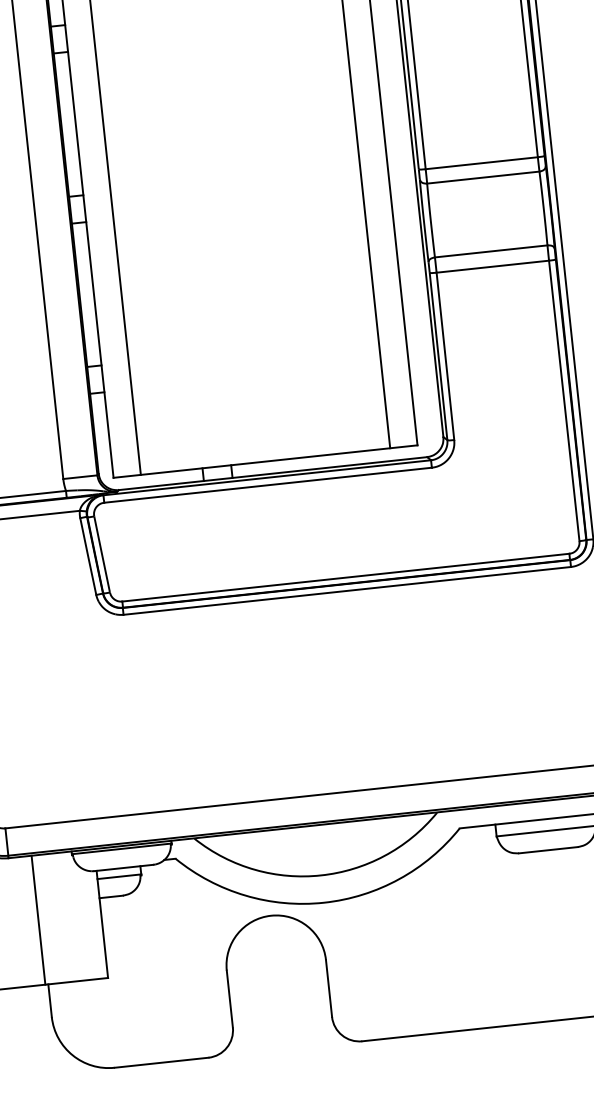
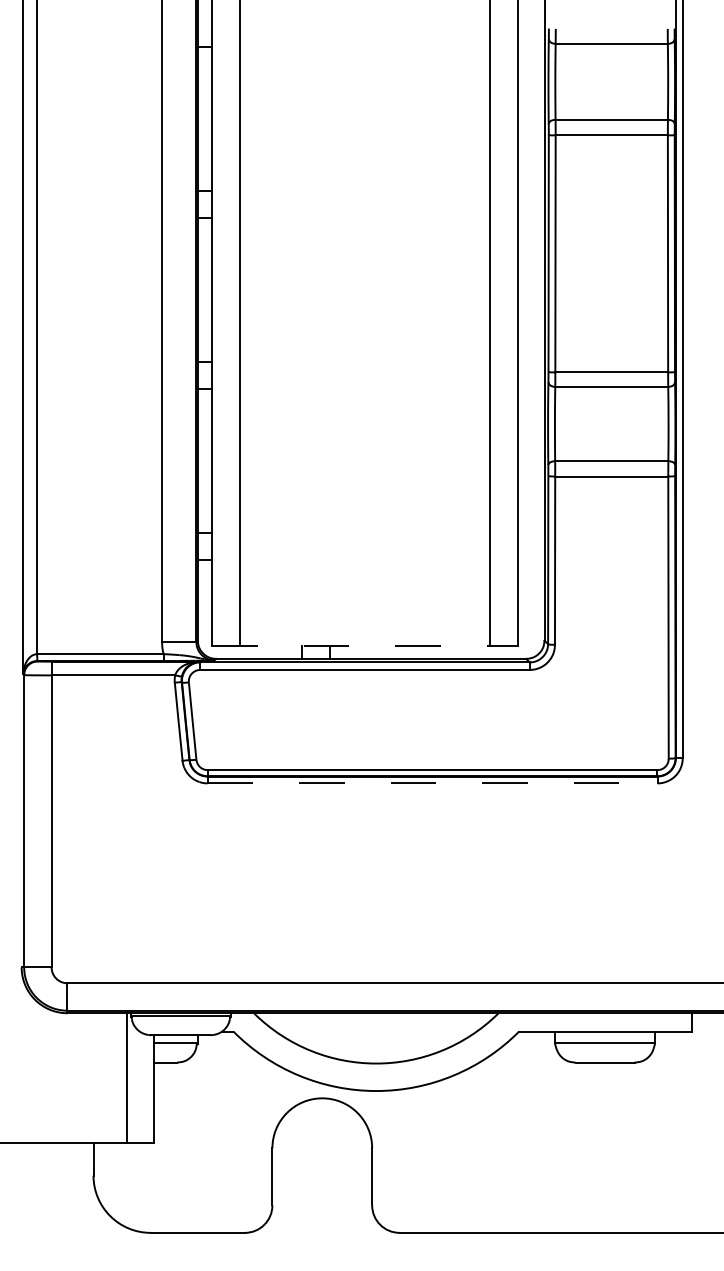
line: (266, 461) -> (365, 646), solid -> dashed
line: (347, 590) -> (432, 783), solid -> dashed
line: (38, 919) -> (126, 1077), moved

